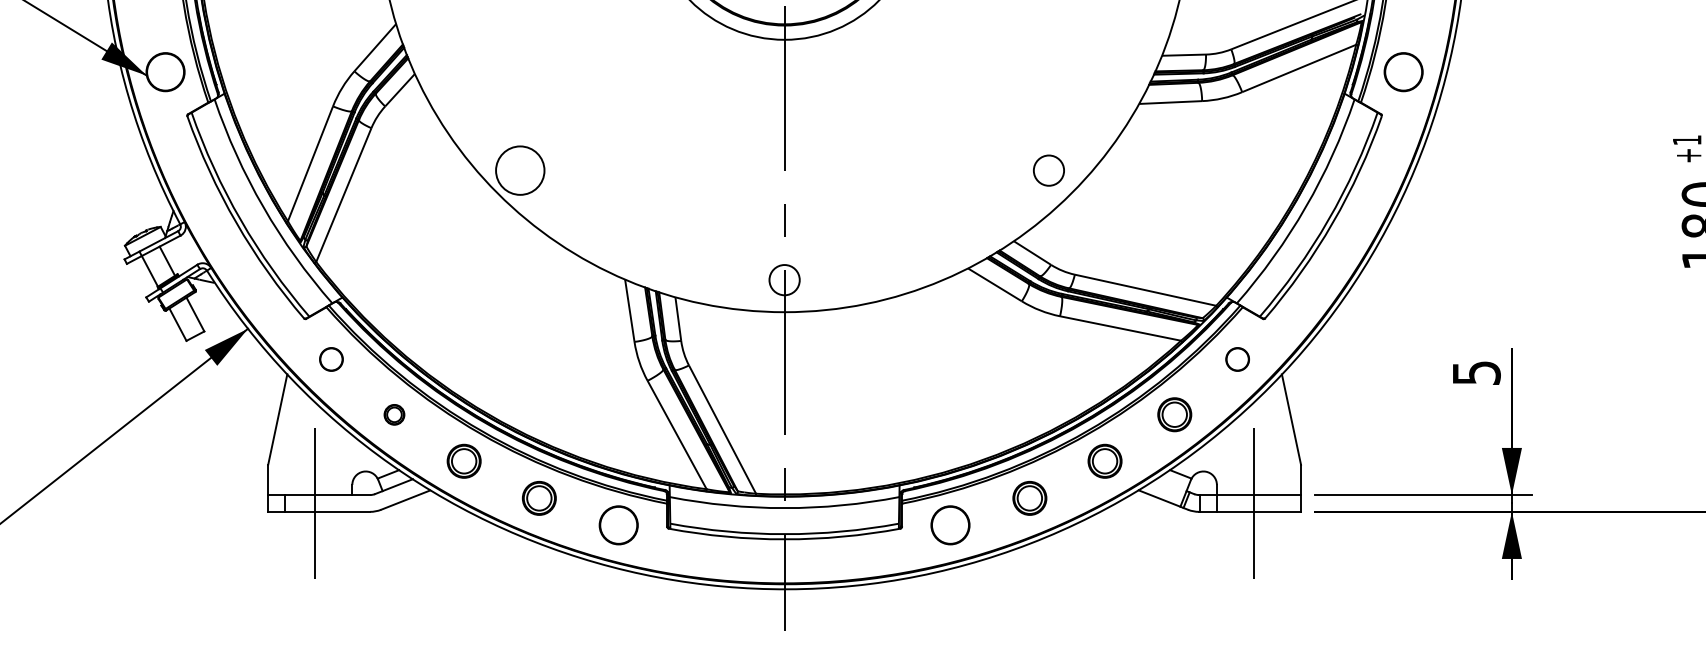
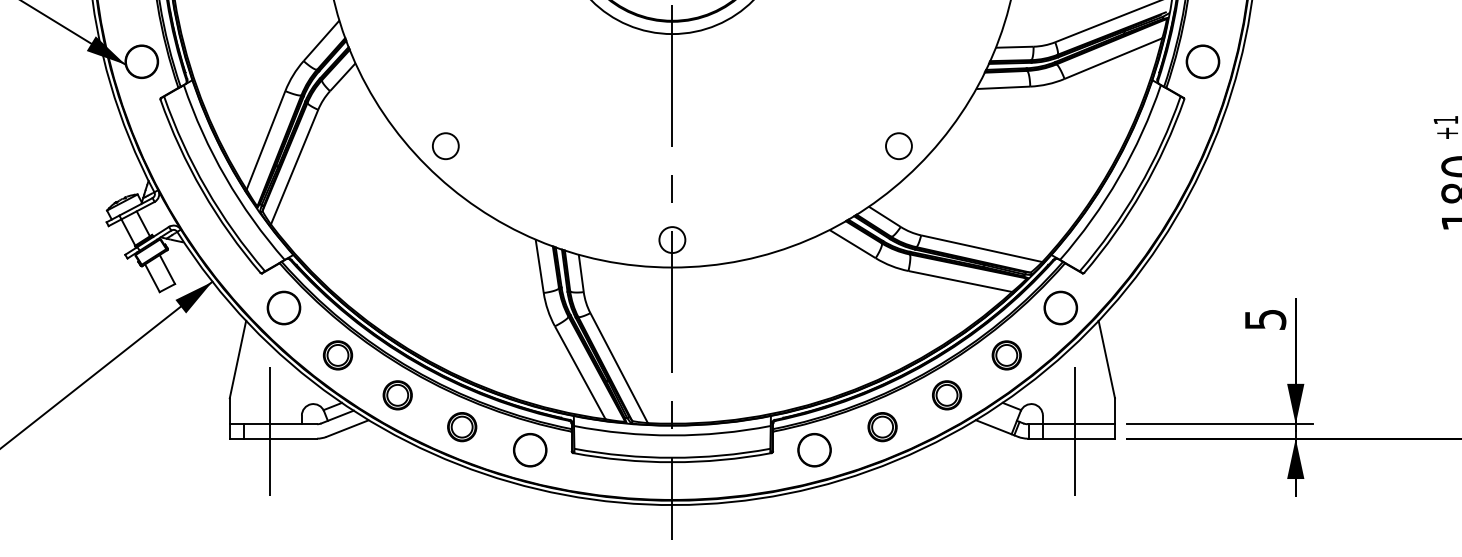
circle: (520, 170) -> (446, 146), size x0.62
circle: (331, 359) -> (284, 308), size x1.67
circle: (1237, 359) -> (1060, 308), size x1.67
part: (394, 414) -> (338, 355), size x1.67

